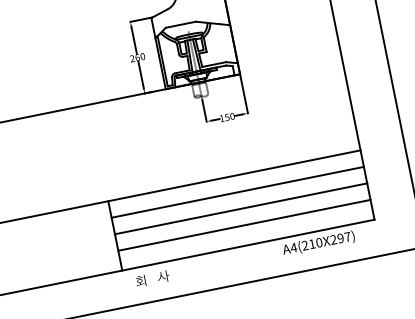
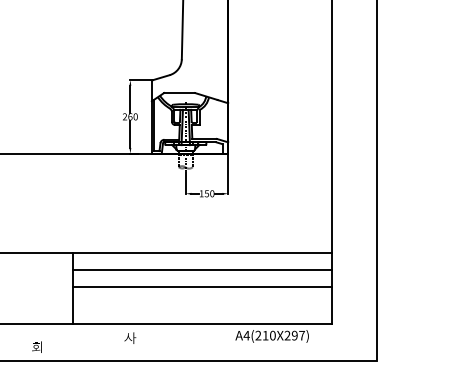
line: (243, 225) -> (201, 303), removed
part: (163, 275) -> (130, 337), moved
part: (140, 280) -> (36, 346), moved

